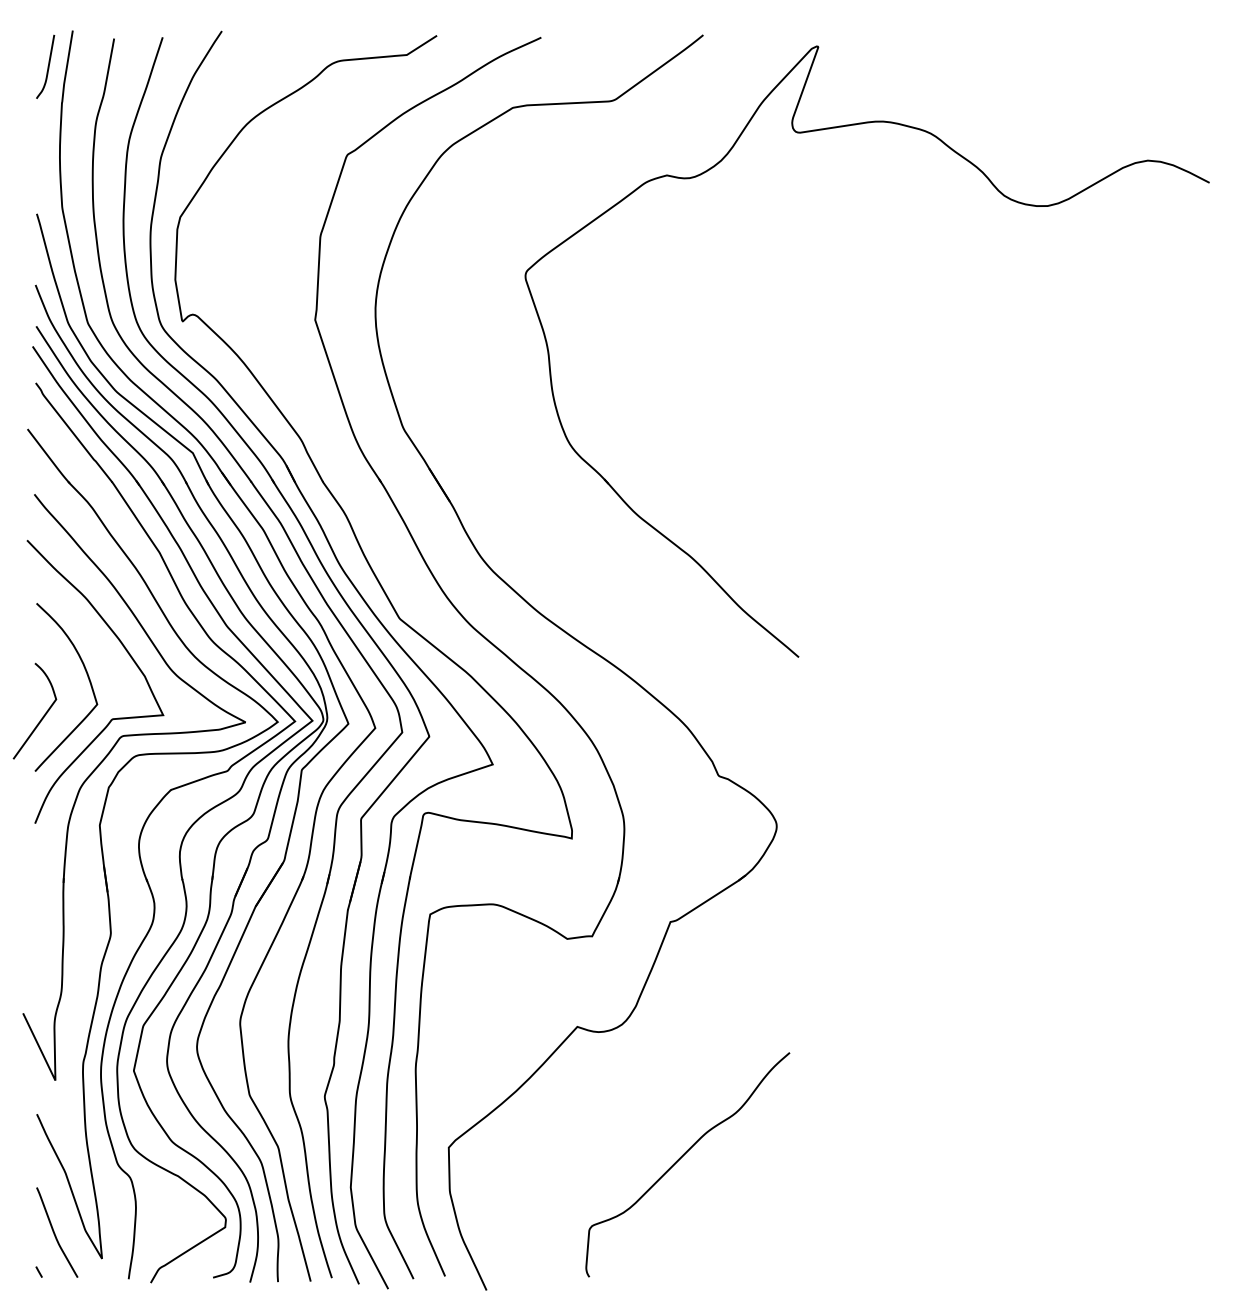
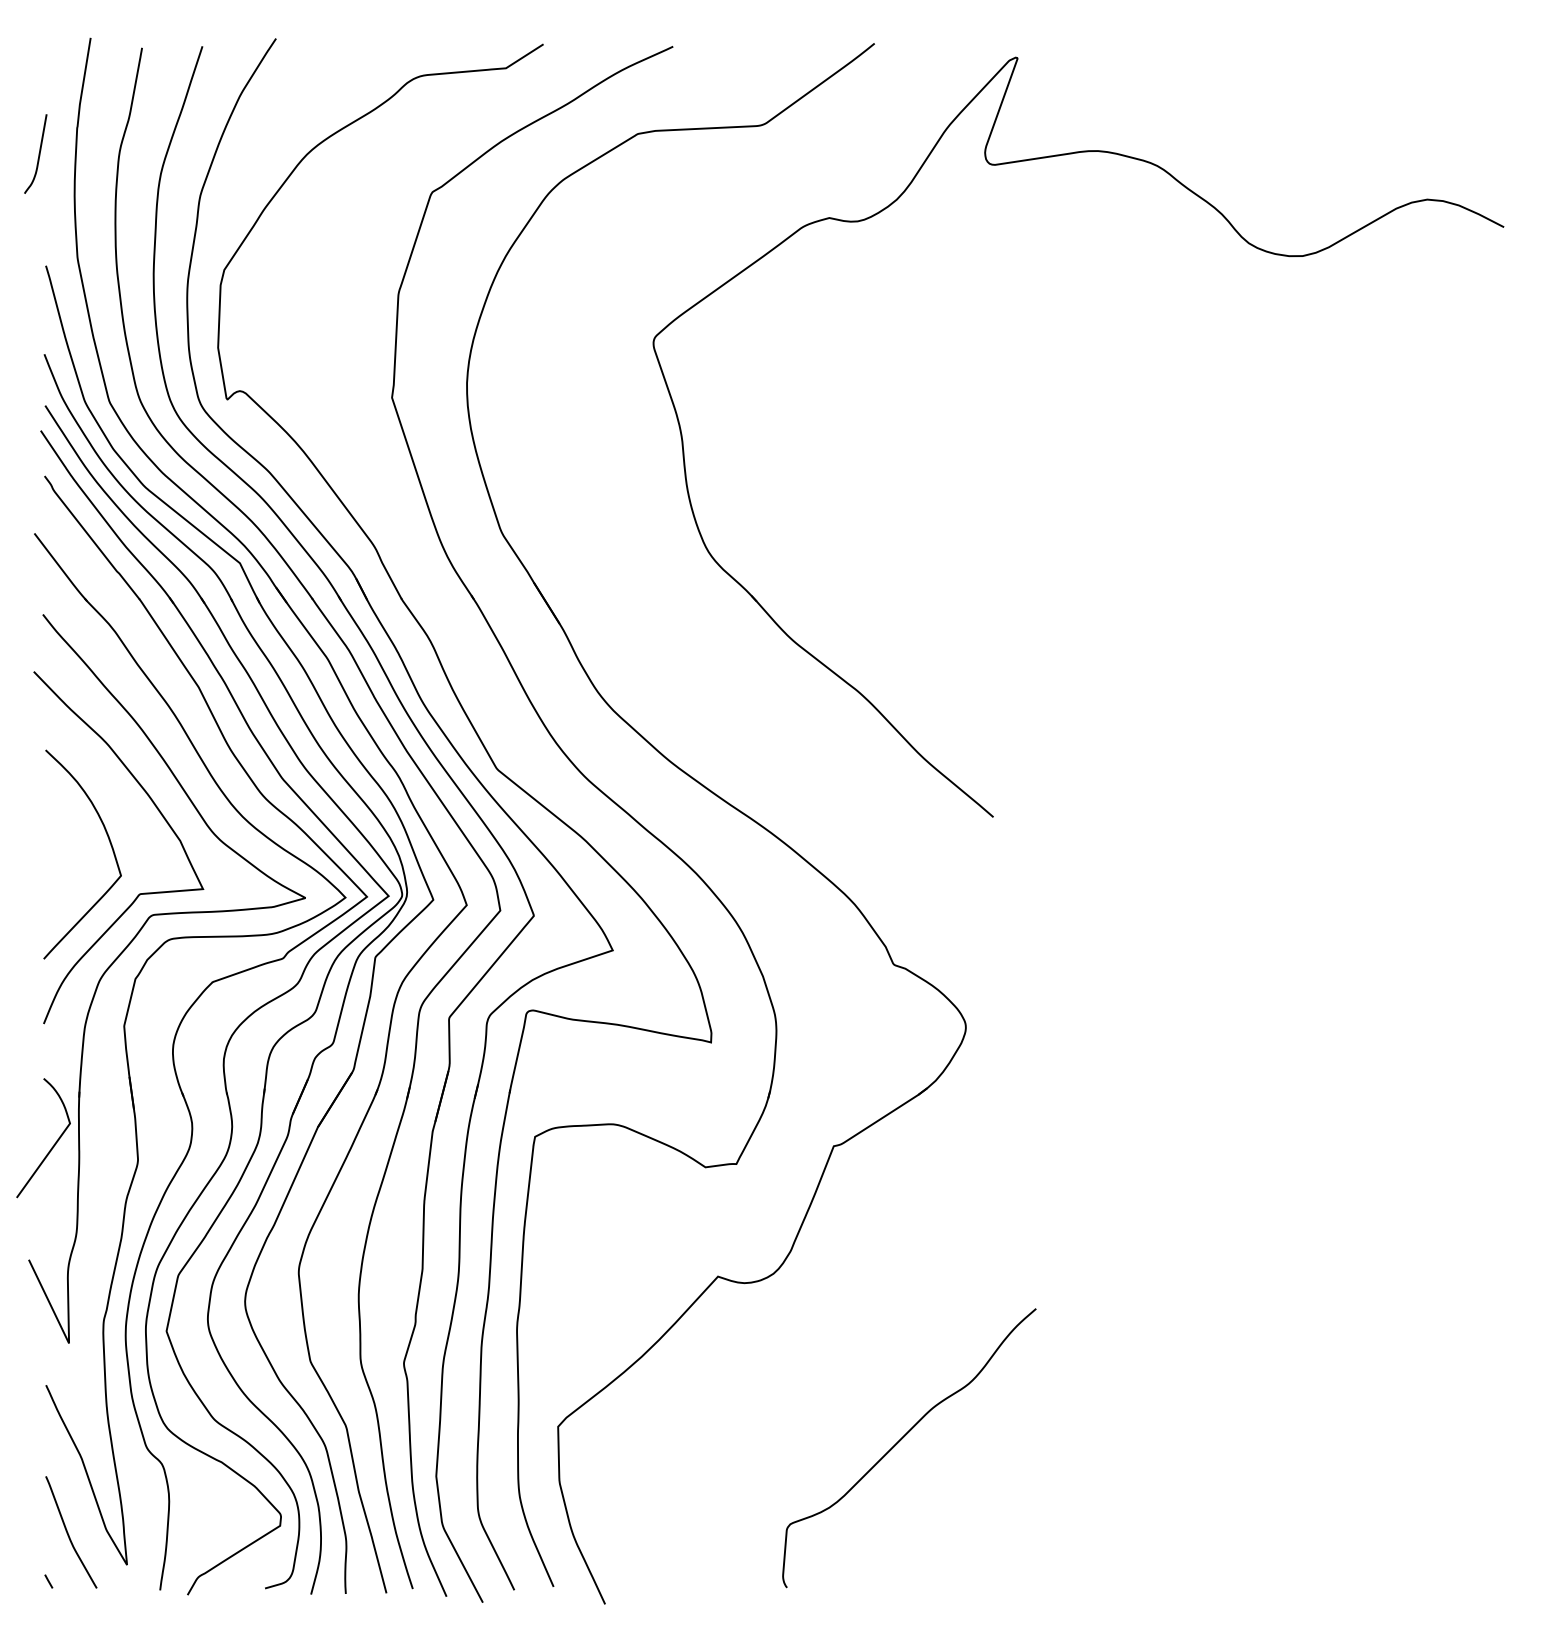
curve: (47, 66) -> (38, 153), moved
curve: (42, 716) -> (53, 1144), moved
curve: (681, 1158) -> (901, 1440), moved

